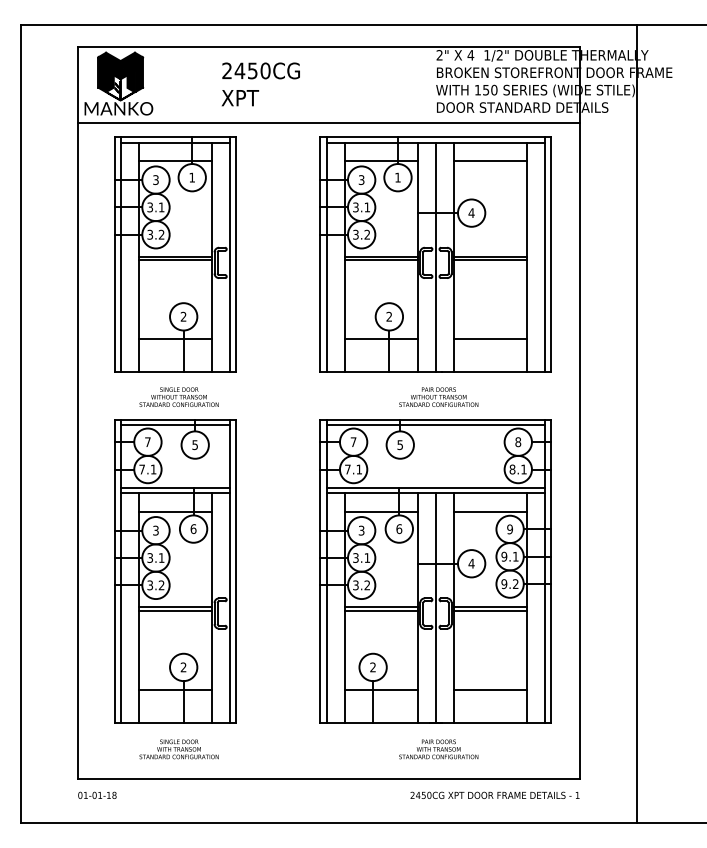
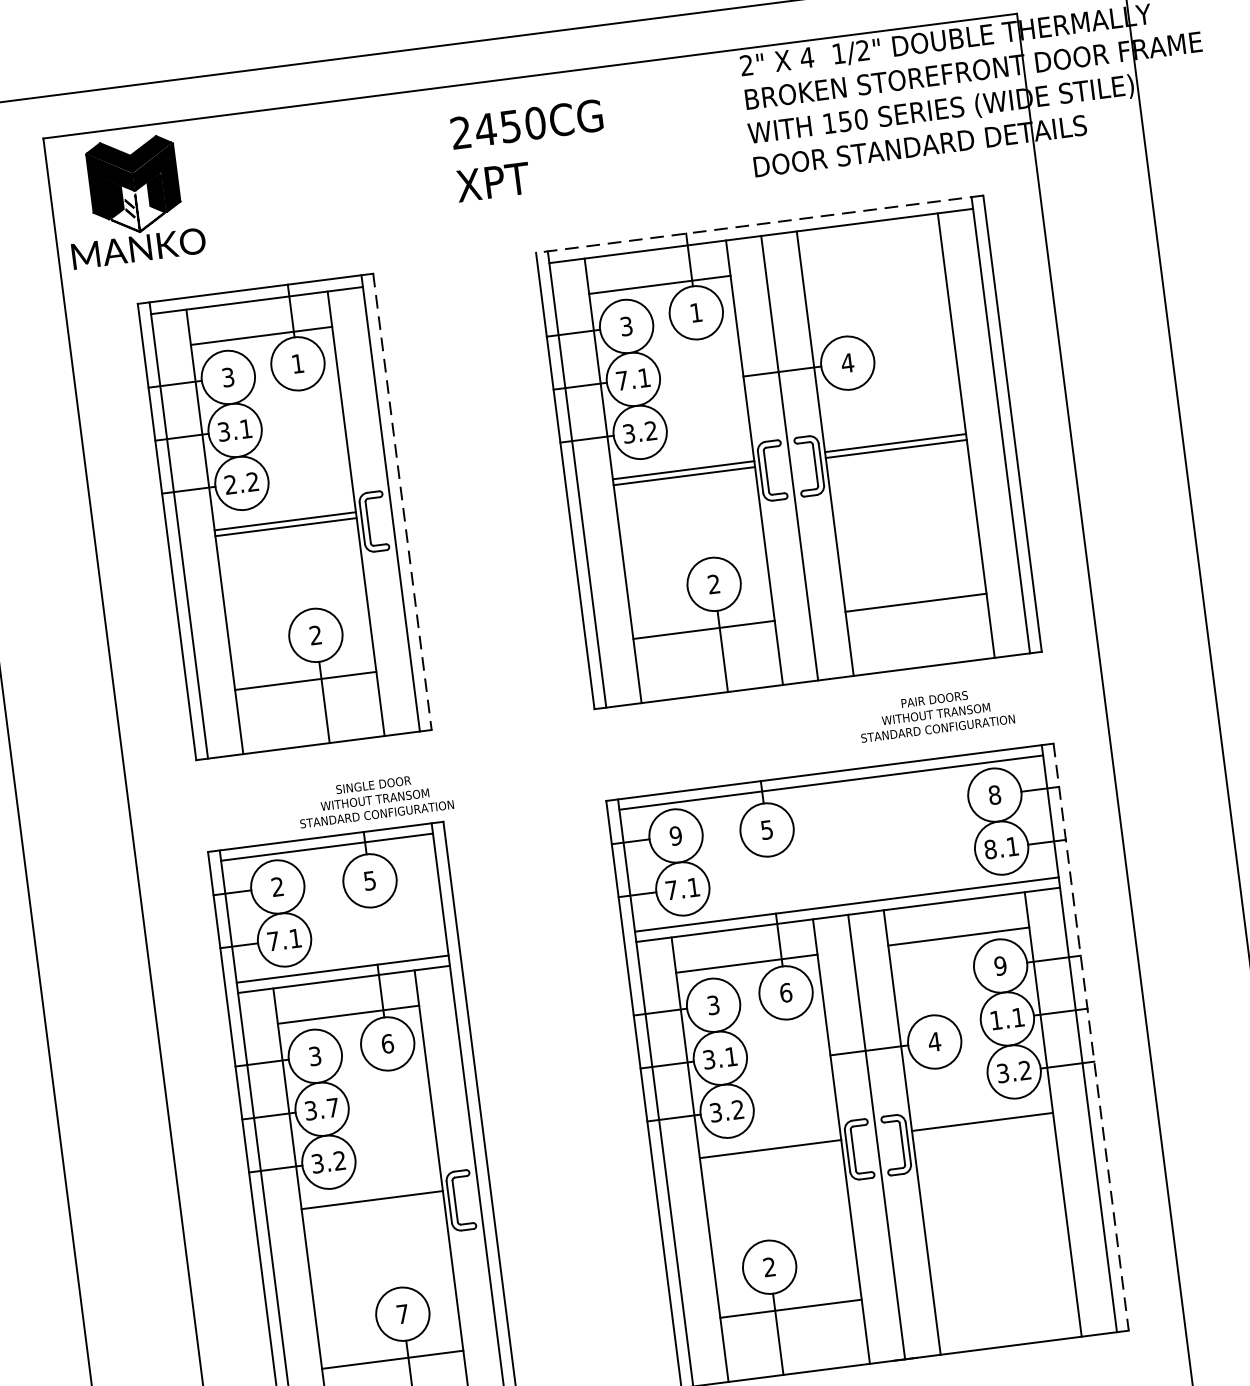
text: (260, 84) -> (528, 150), moved
line: (328, 123) -> (548, 225), removed
line: (435, 136) -> (758, 223), solid -> dashed
line: (490, 161) -> (871, 258), removed
text: (355, 207) -> (621, 381), 3.1 -> 7.1
text: (149, 234) -> (229, 484), 3.2 -> 2.2
line: (236, 254) -> (402, 501), solid -> dashed
text: (178, 396) -> (373, 798), moved
text: (438, 396) -> (935, 712), moved
text: (147, 441) -> (276, 885), 7 -> 2
text: (353, 442) -> (675, 836), 7 -> 9
text: (504, 556) -> (996, 1019), 9.1 -> 1.1
text: (161, 557) -> (332, 1106), 3.1 -> 3.7
line: (551, 571) -> (1091, 1037), solid -> dashed
text: (504, 583) -> (1003, 1072), 9.2 -> 3.2
line: (175, 610) -> (372, 1206), removed
line: (380, 610) -> (769, 1155), removed
line: (490, 610) -> (982, 1127), removed
text: (183, 667) -> (402, 1314), 2 -> 7
line: (490, 689) -> (1002, 1280), removed

